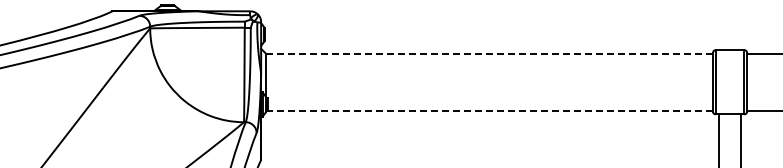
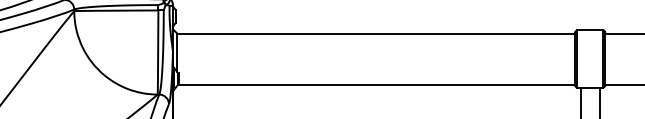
line: (489, 53) -> (376, 33), dashed -> solid
line: (490, 110) -> (377, 84), dashed -> solid

